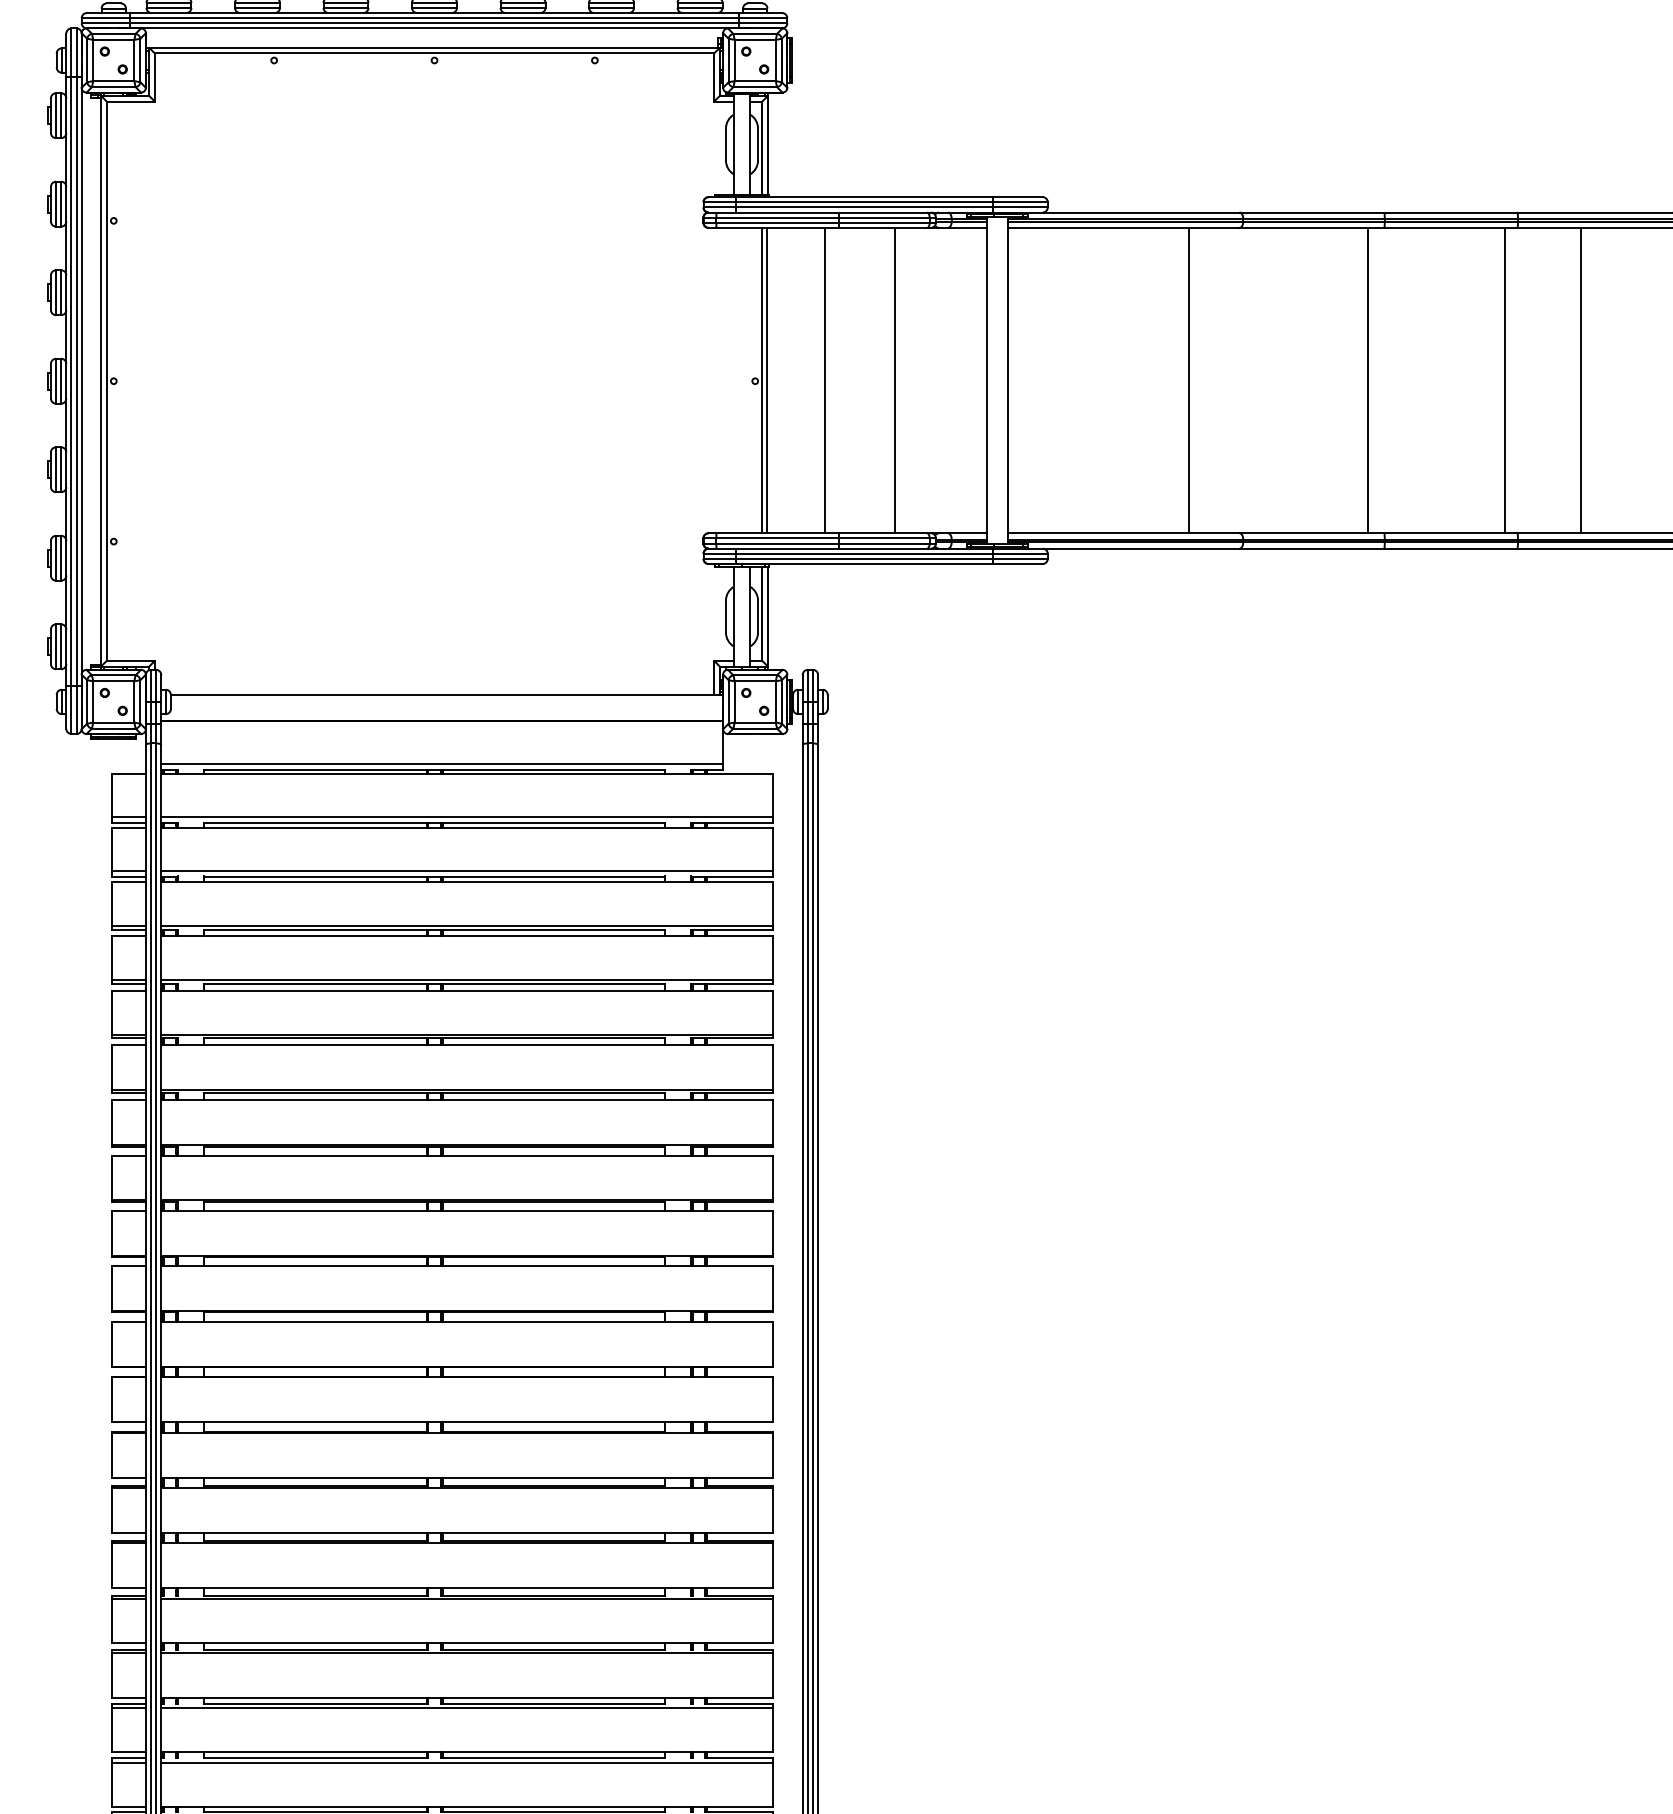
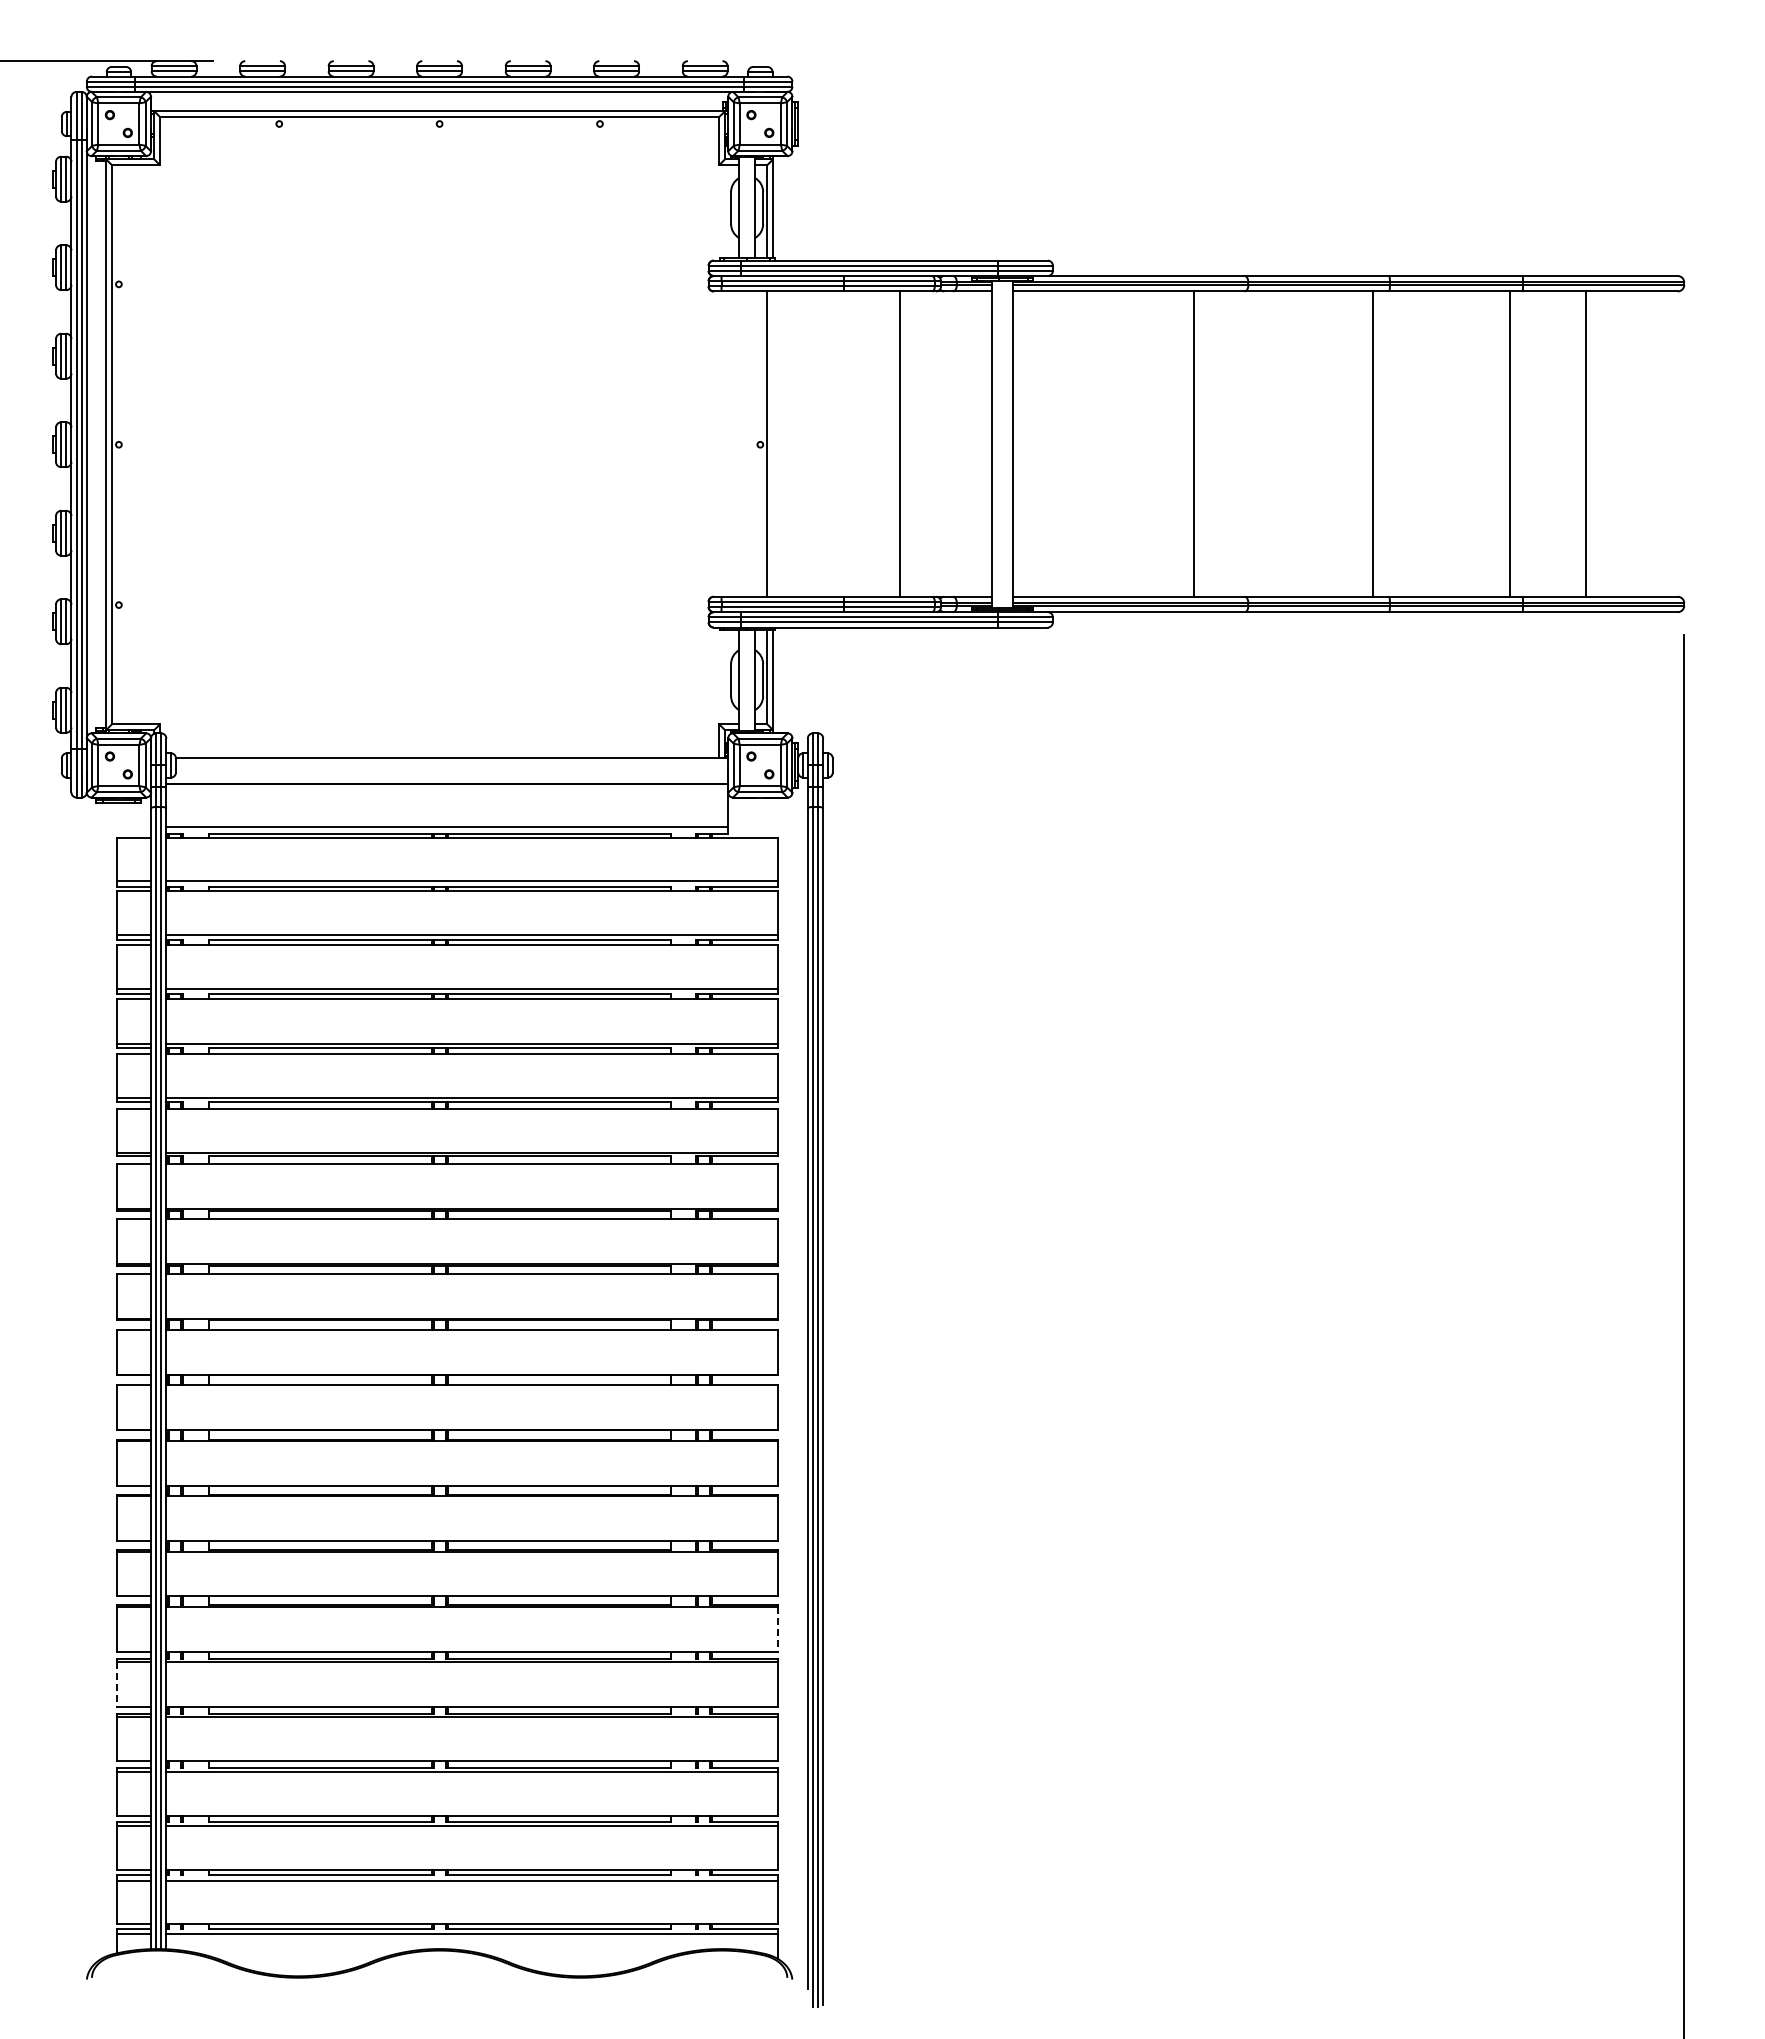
line: (767, 379) -> (772, 443), removed
line: (825, 379) -> (830, 443), removed
line: (772, 1565) -> (777, 1629), solid -> dashed
line: (112, 1620) -> (117, 1684), solid -> dashed

